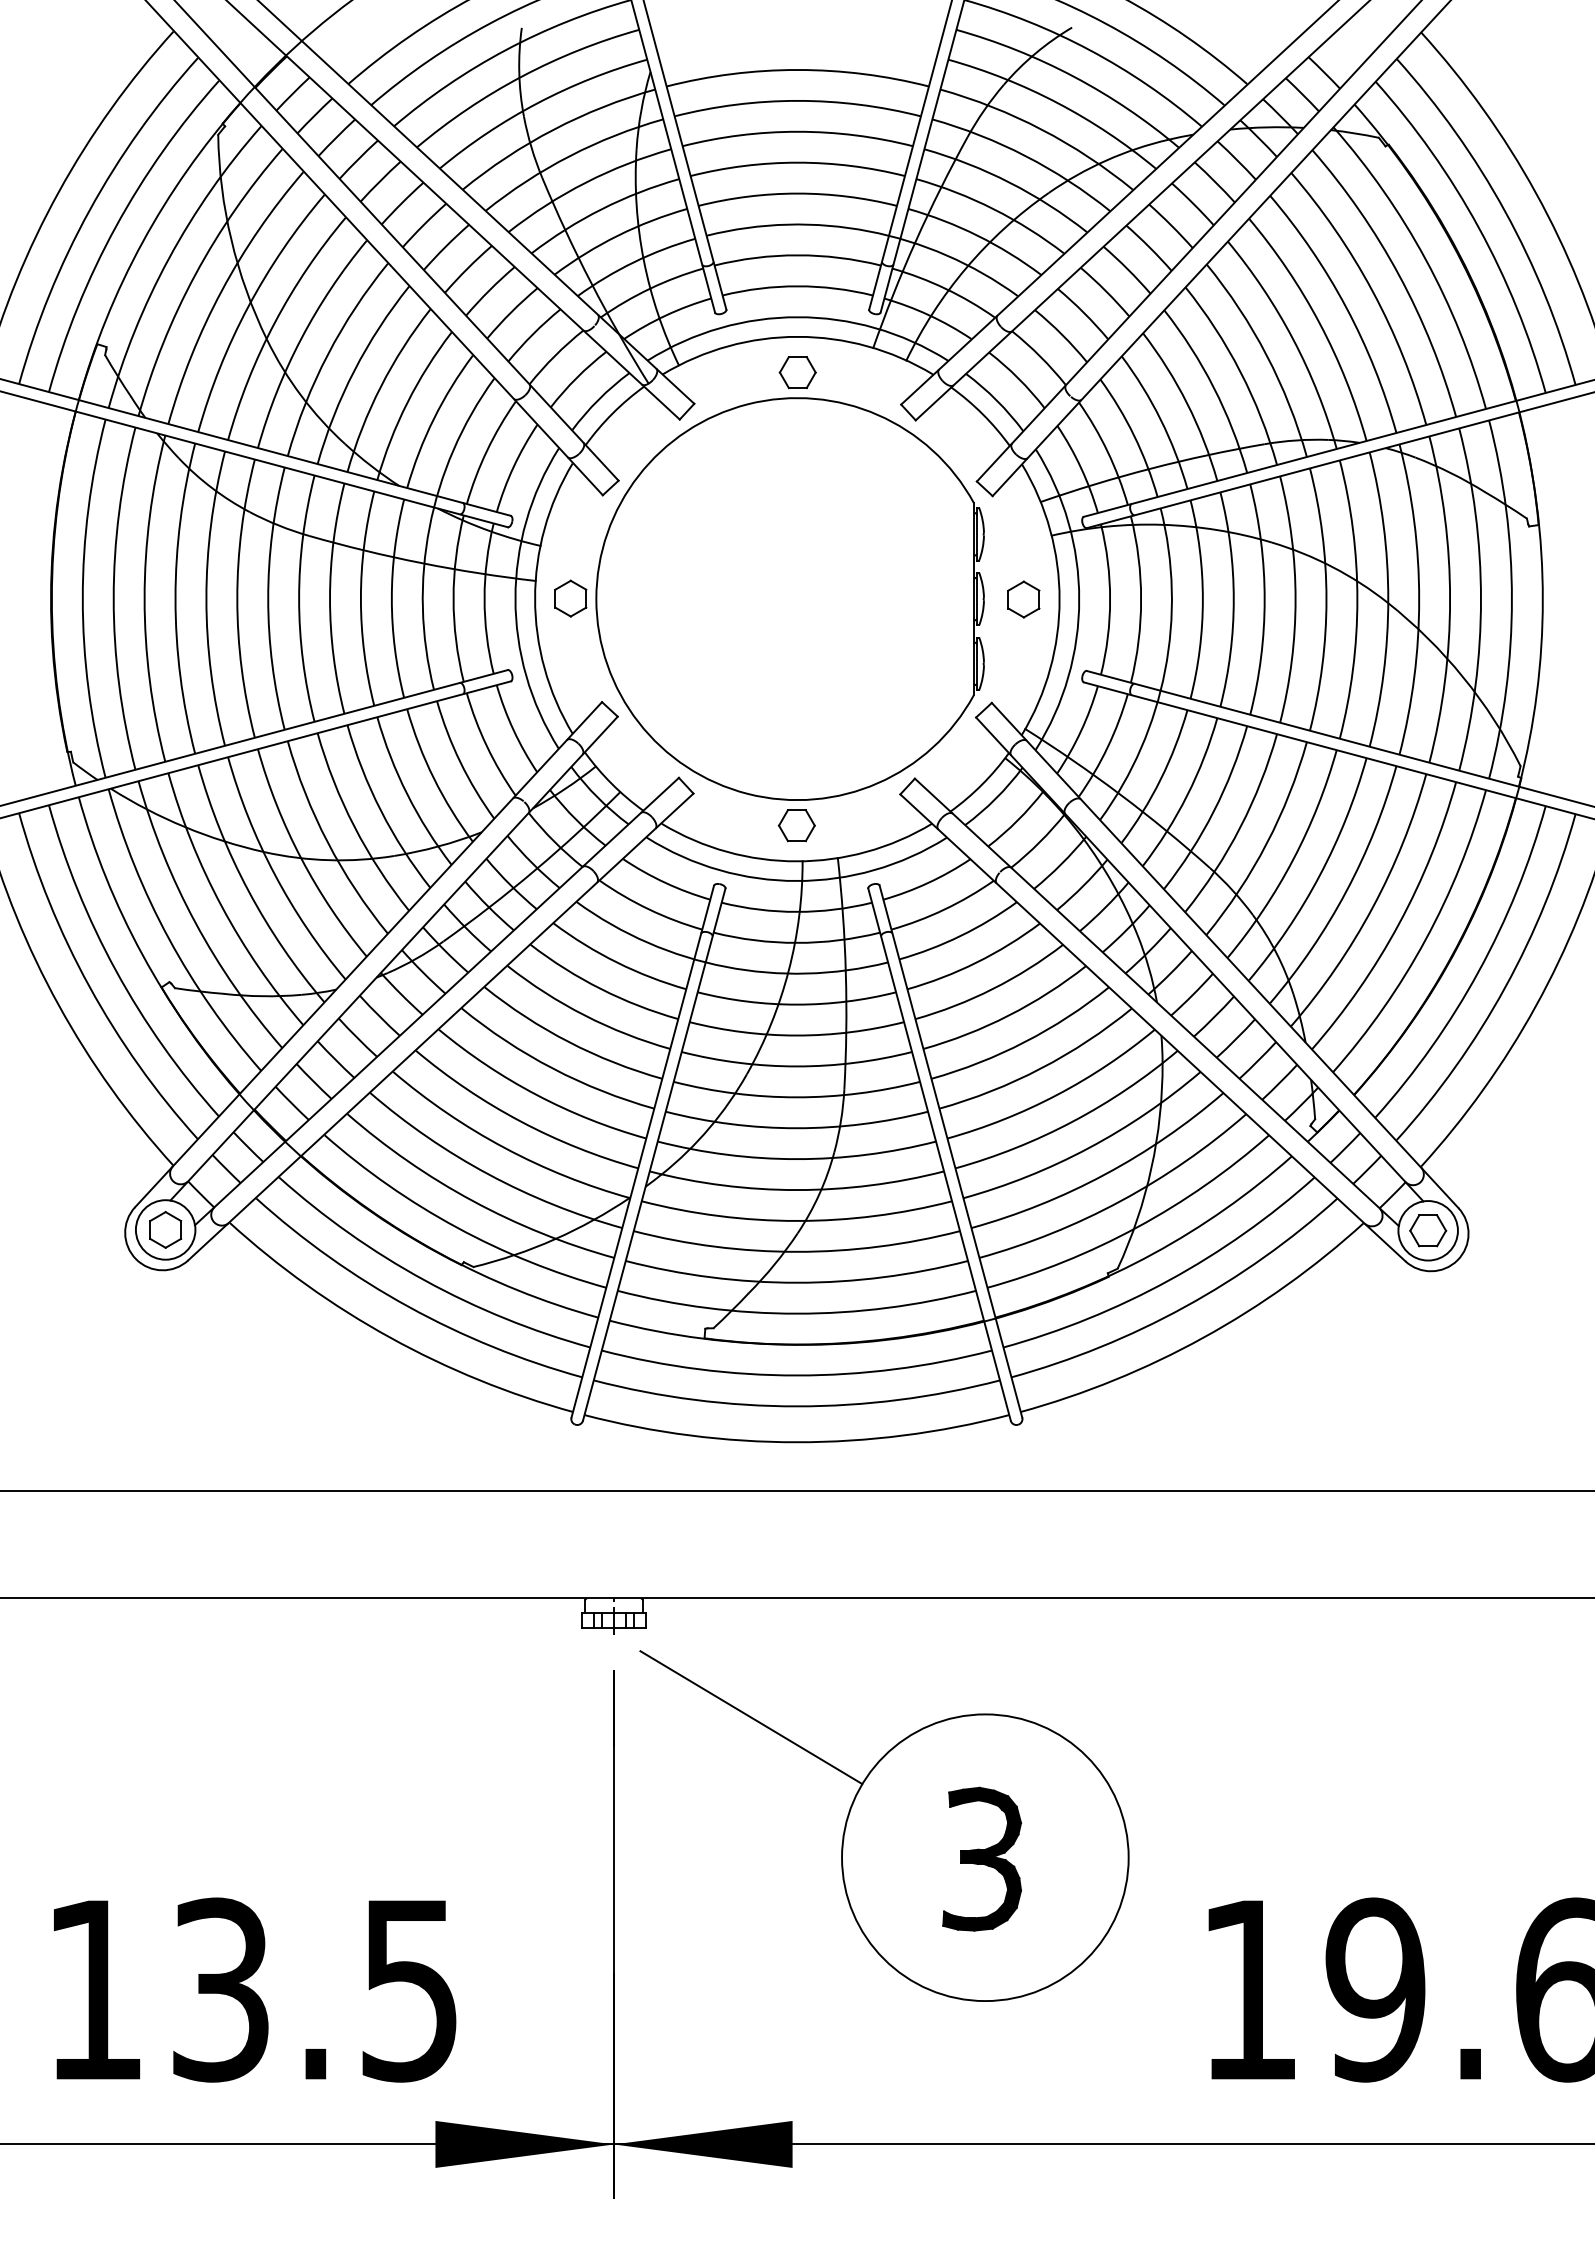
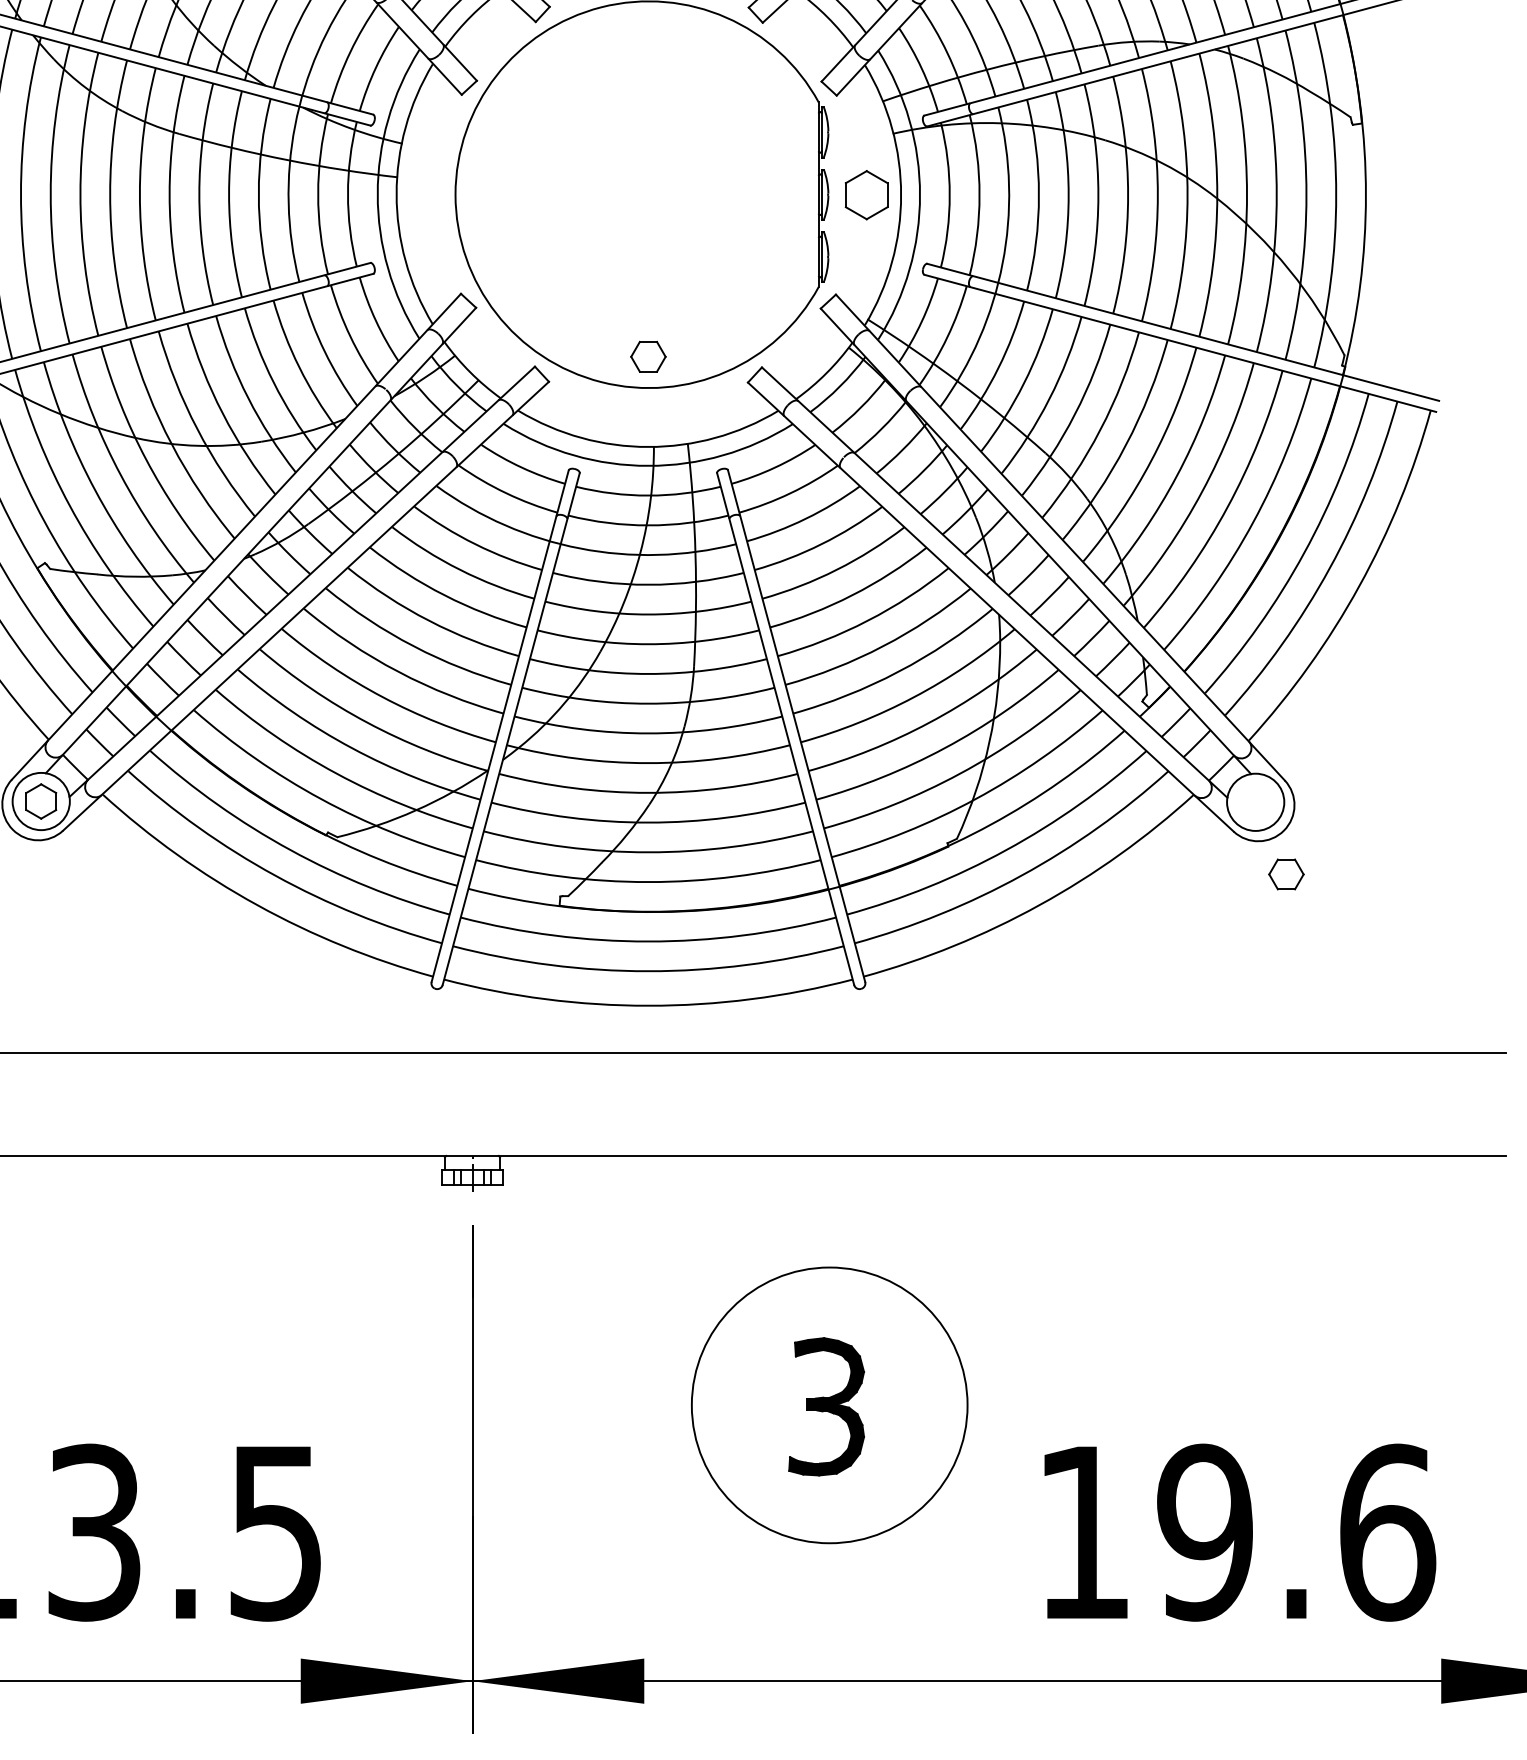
part: (570, 598) -> (430, 194), removed
part: (1023, 599) -> (866, 195), size x1.4
part: (796, 825) -> (648, 356), moved
part: (1428, 1230) -> (1286, 874), moved
line: (751, 1717) -> (604, 1270), removed

